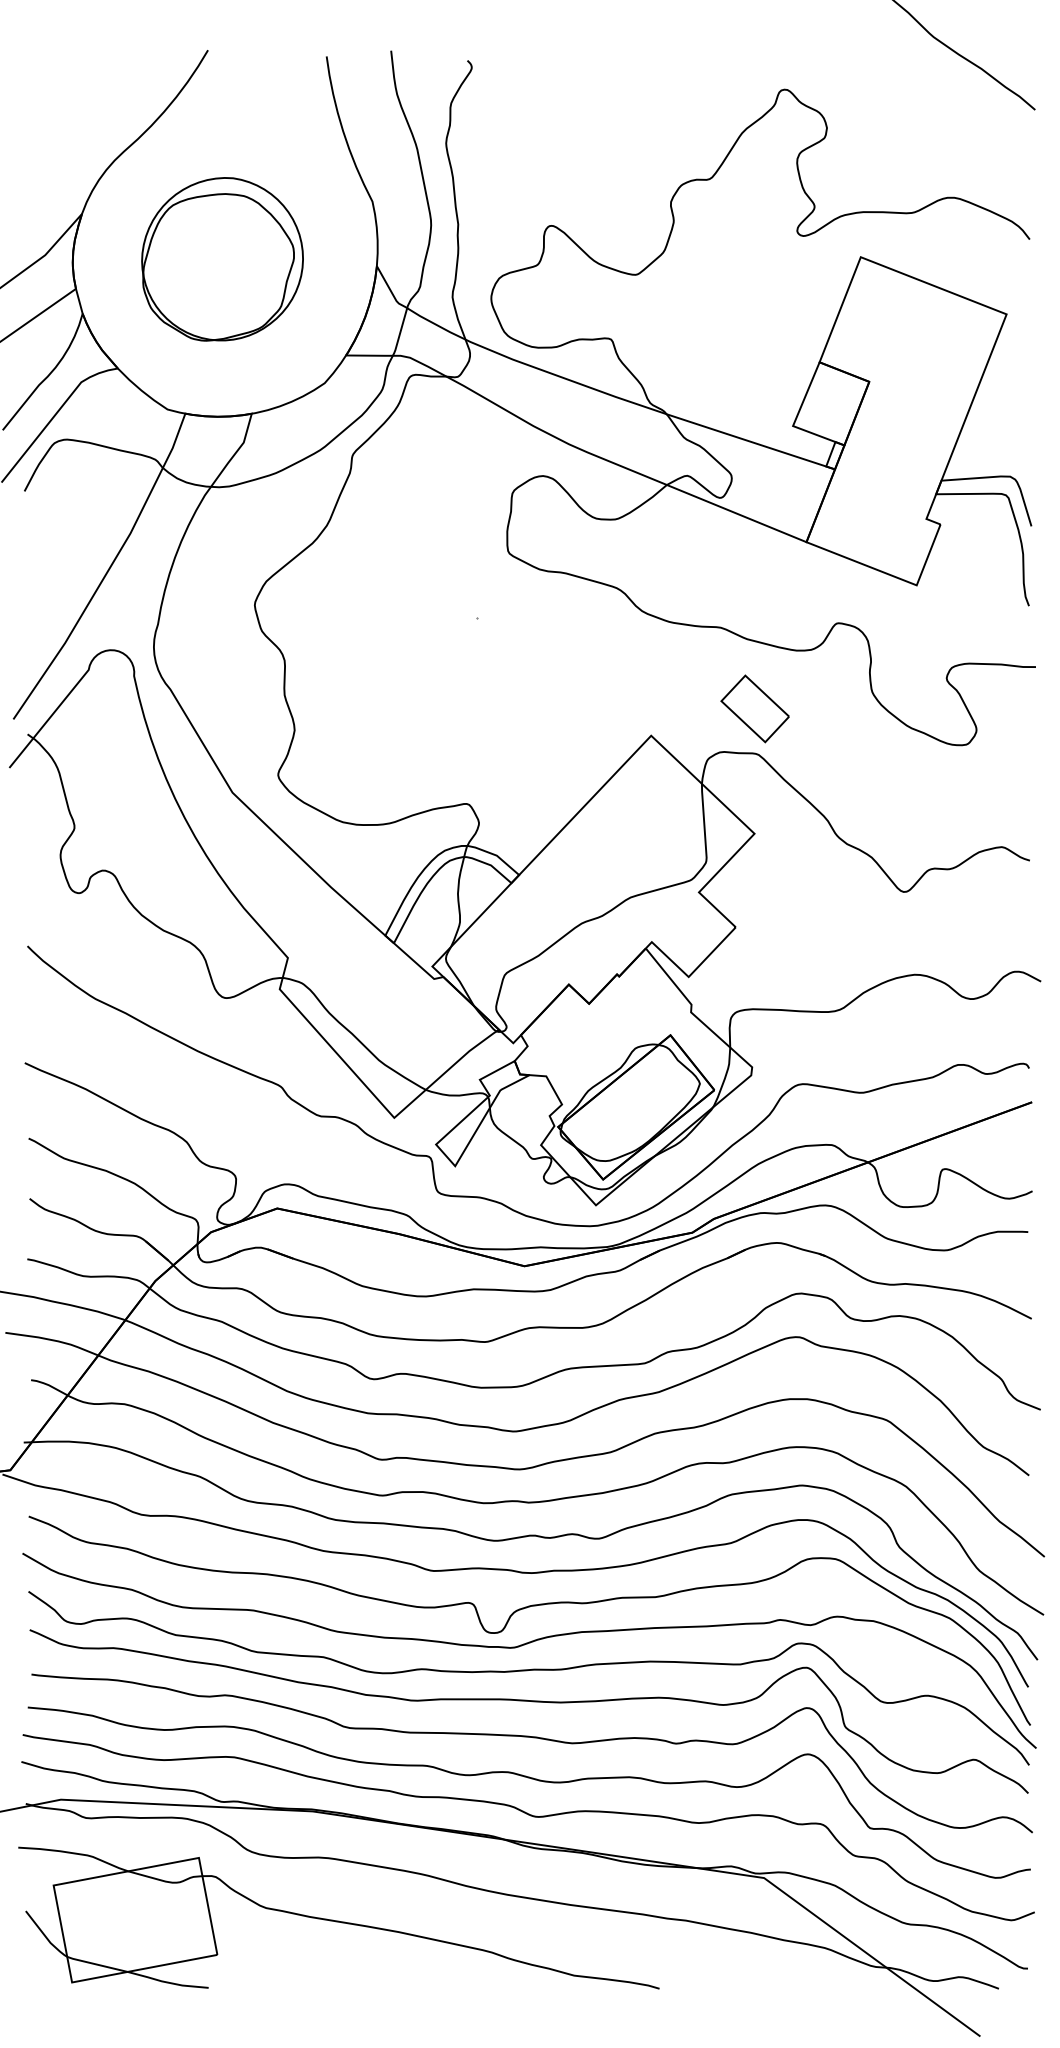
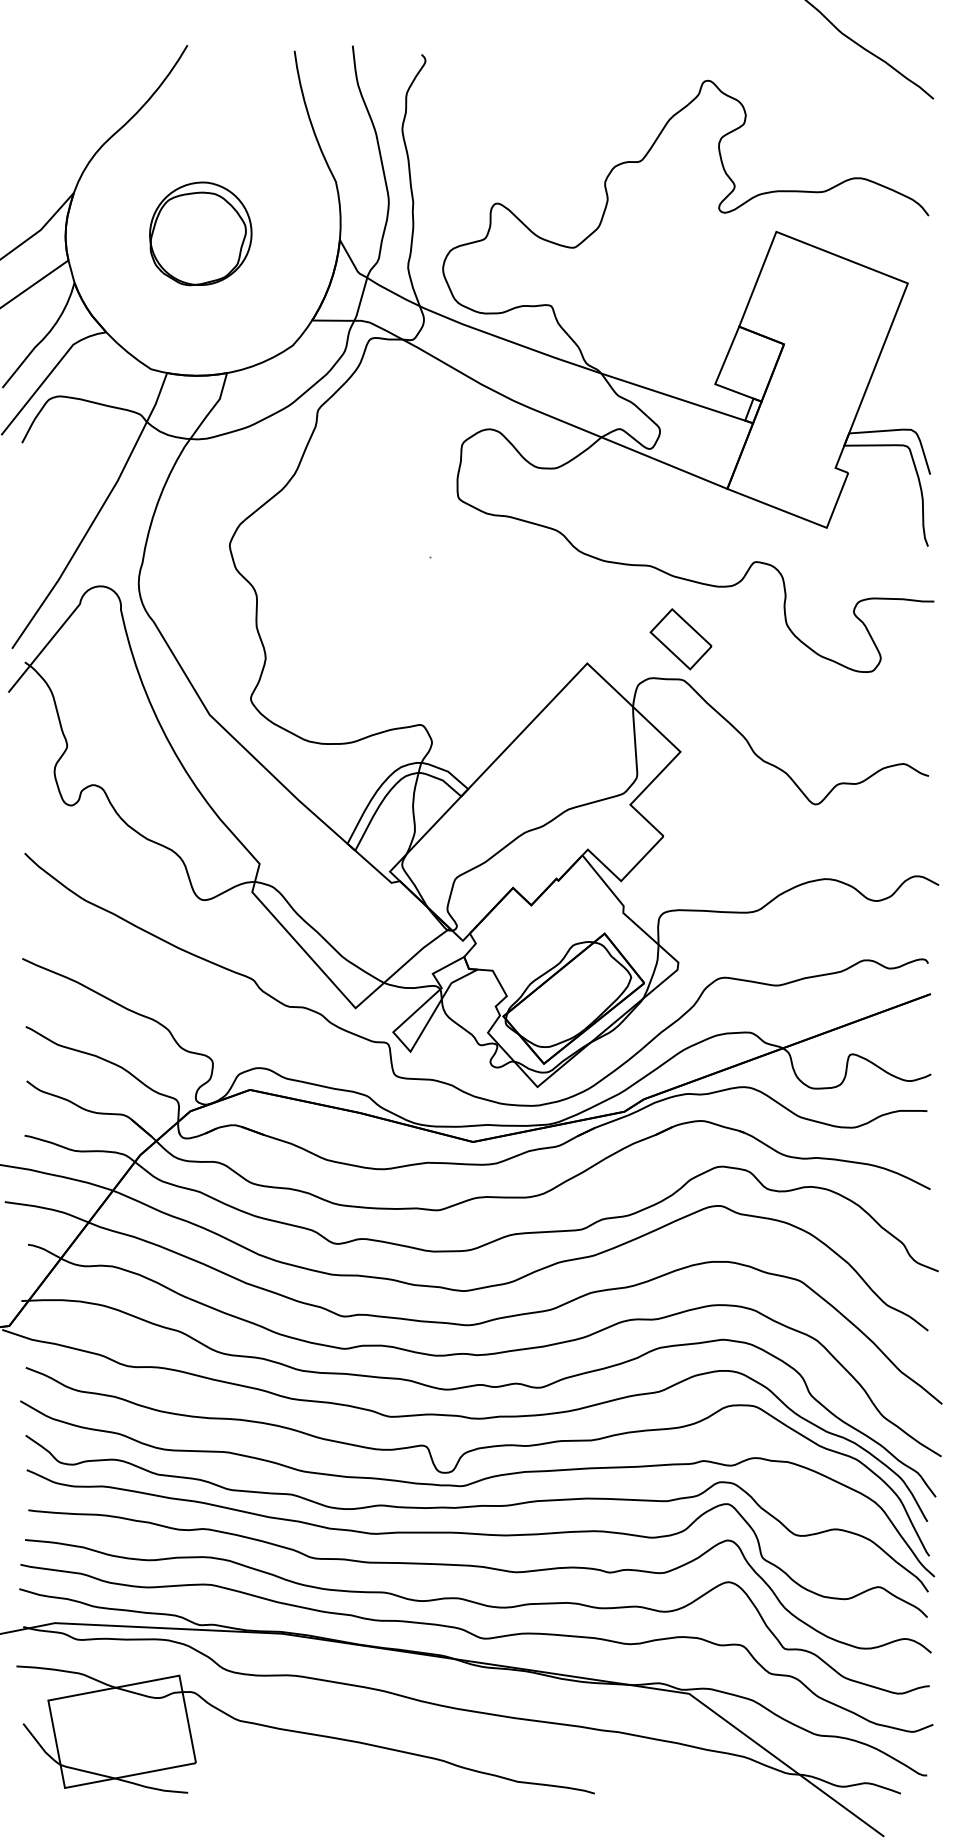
part: (222, 258) -> (200, 233), size x0.7

